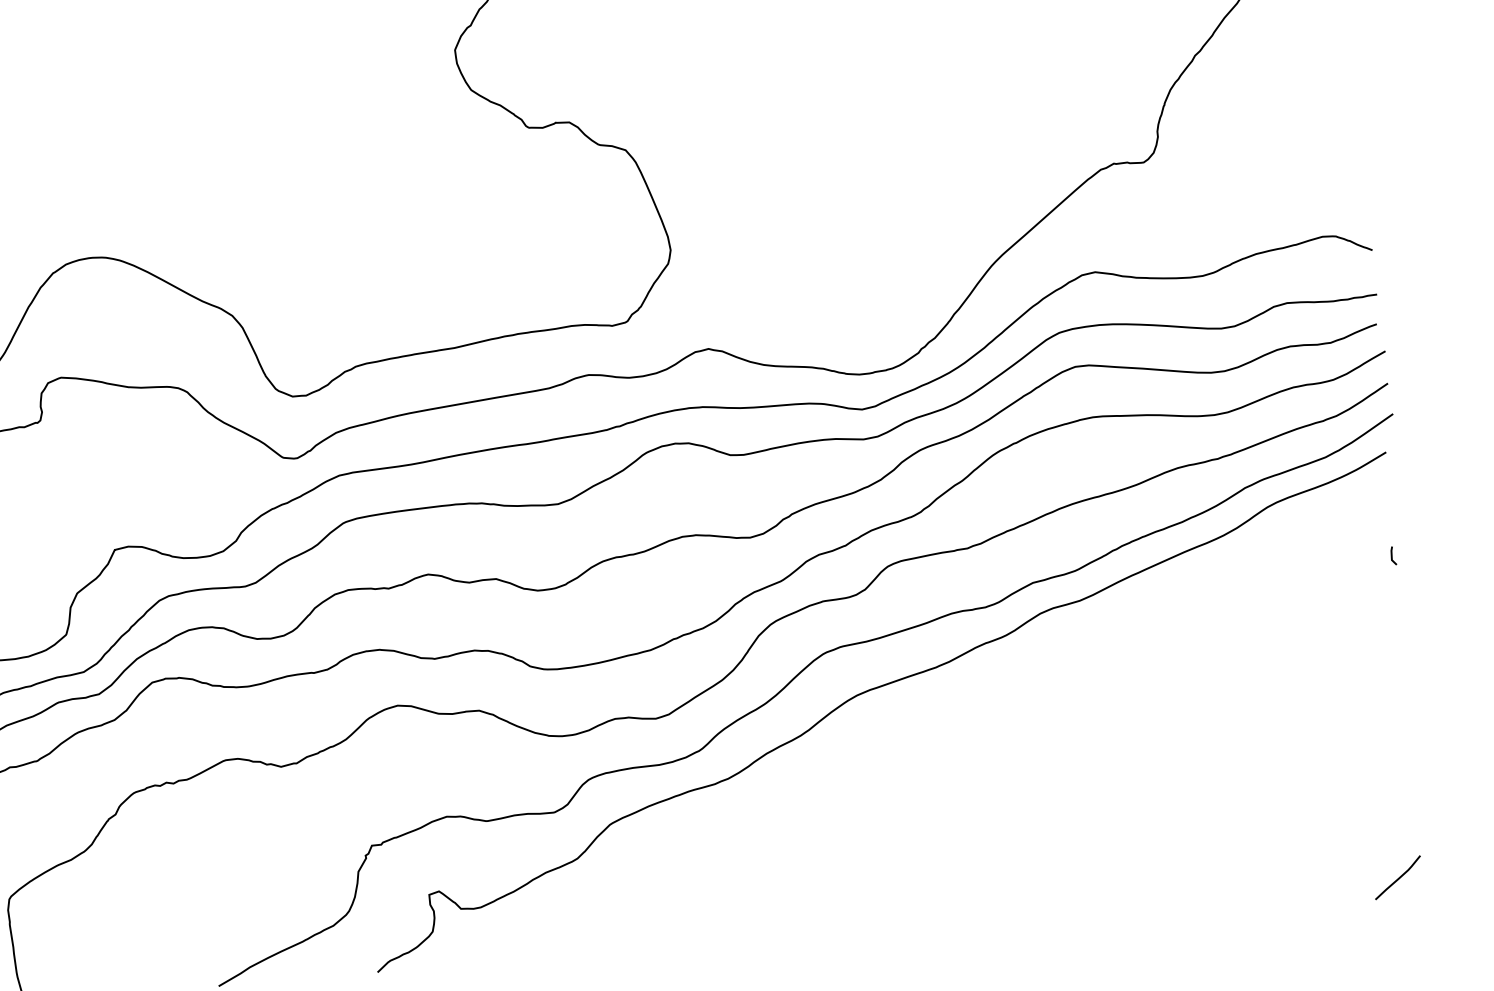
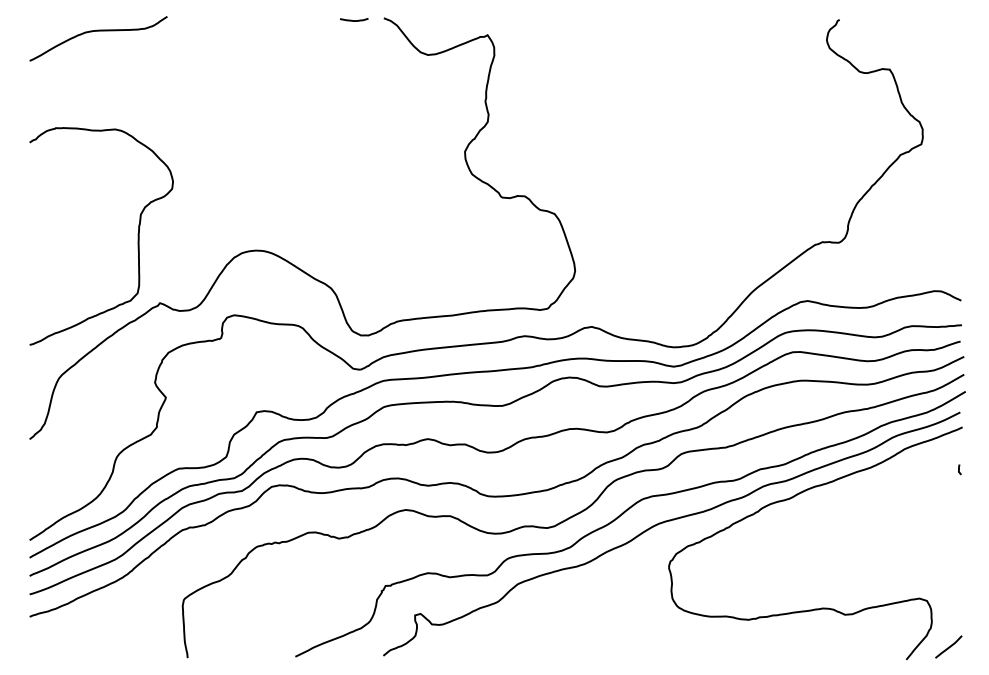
curve: (1094, 631) -> (792, 498), added

